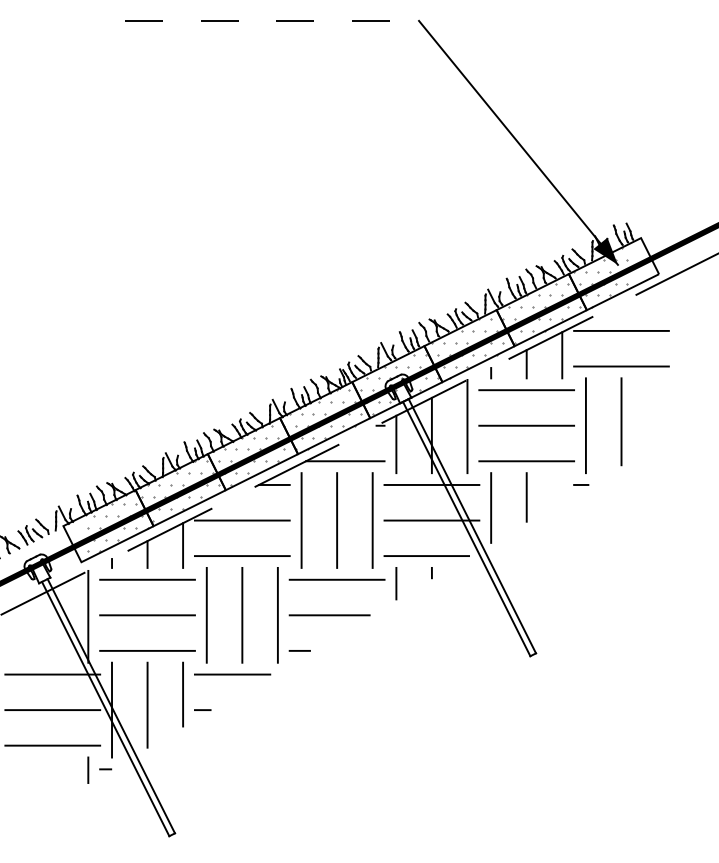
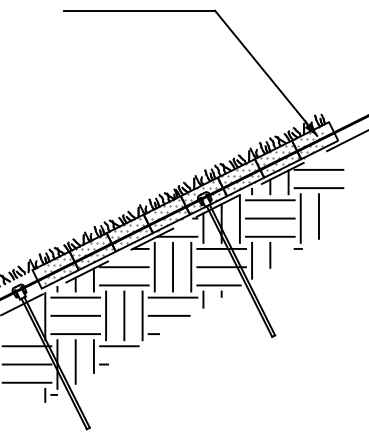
line: (271, 20) -> (139, 10), dashed -> solid

